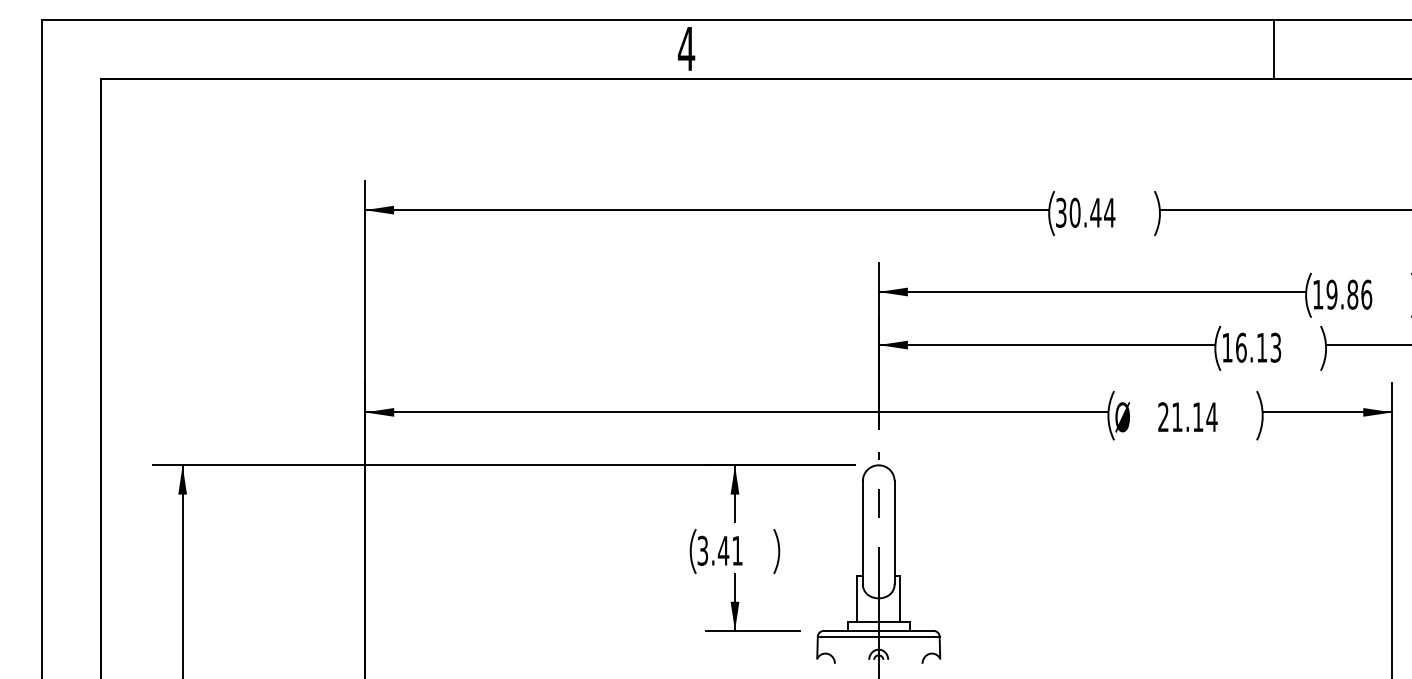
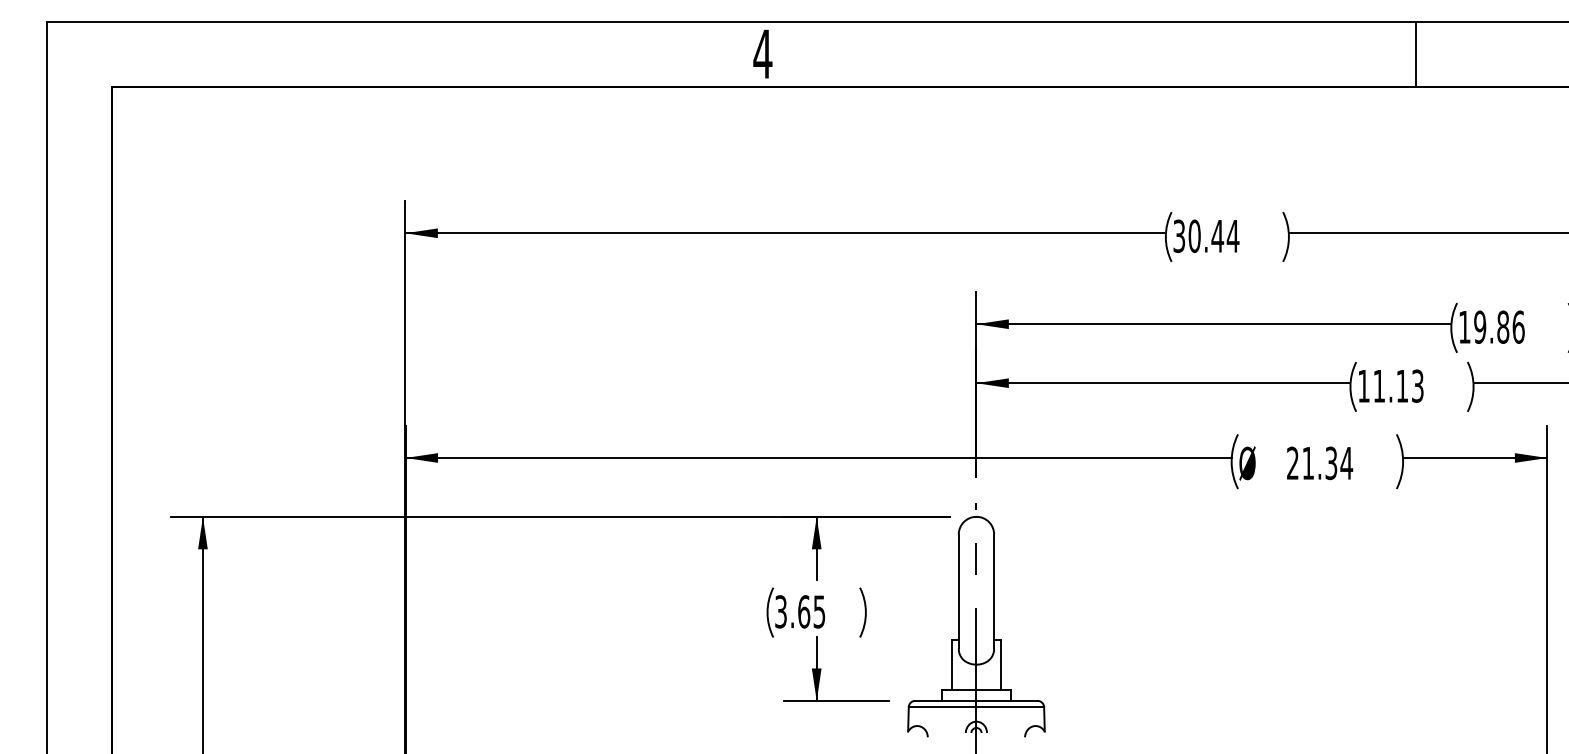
text: (1241, 347) -> (1379, 385), 16.13 -> 11.13
text: (1198, 417) -> (1331, 463), 21.14 -> 21.34
text: (729, 550) -> (810, 611), 3.41 -> 3.65

